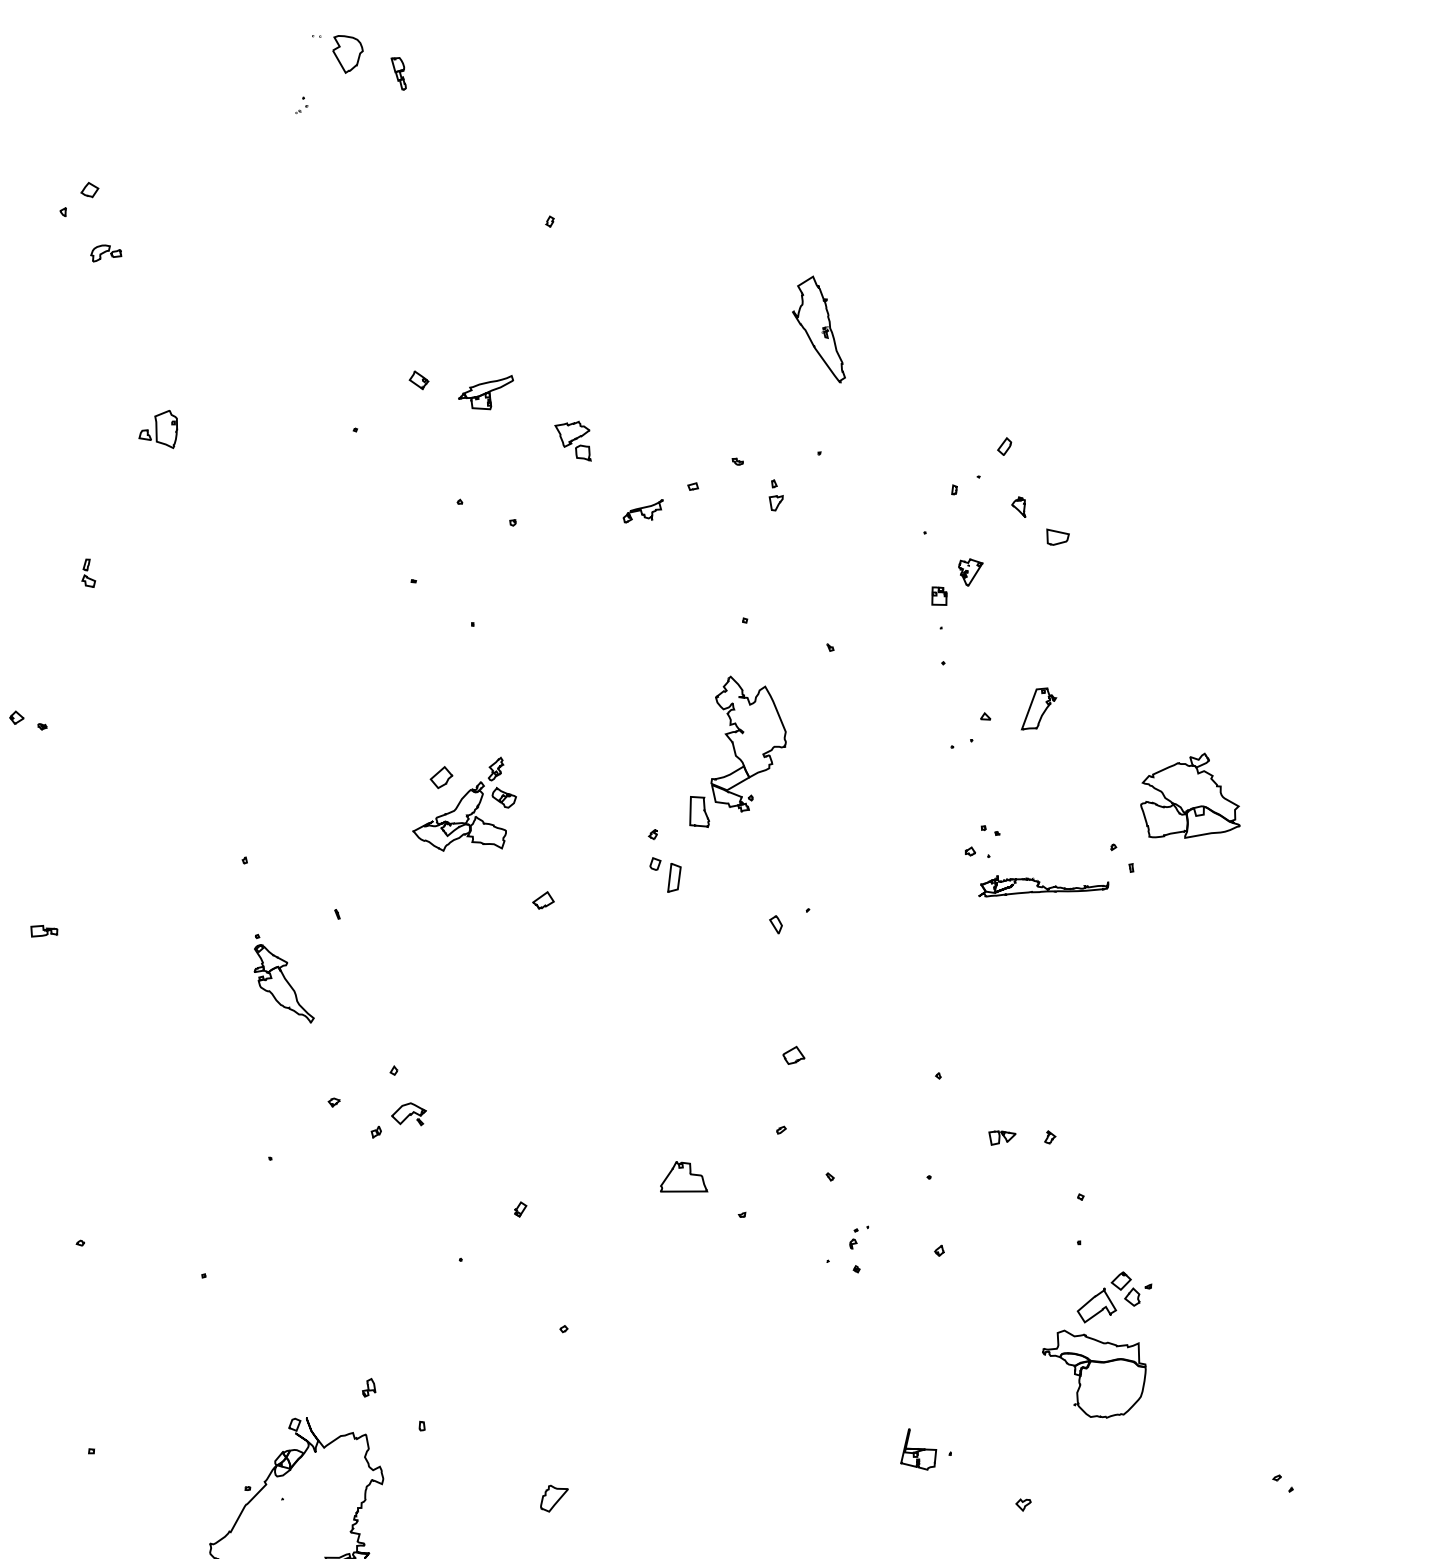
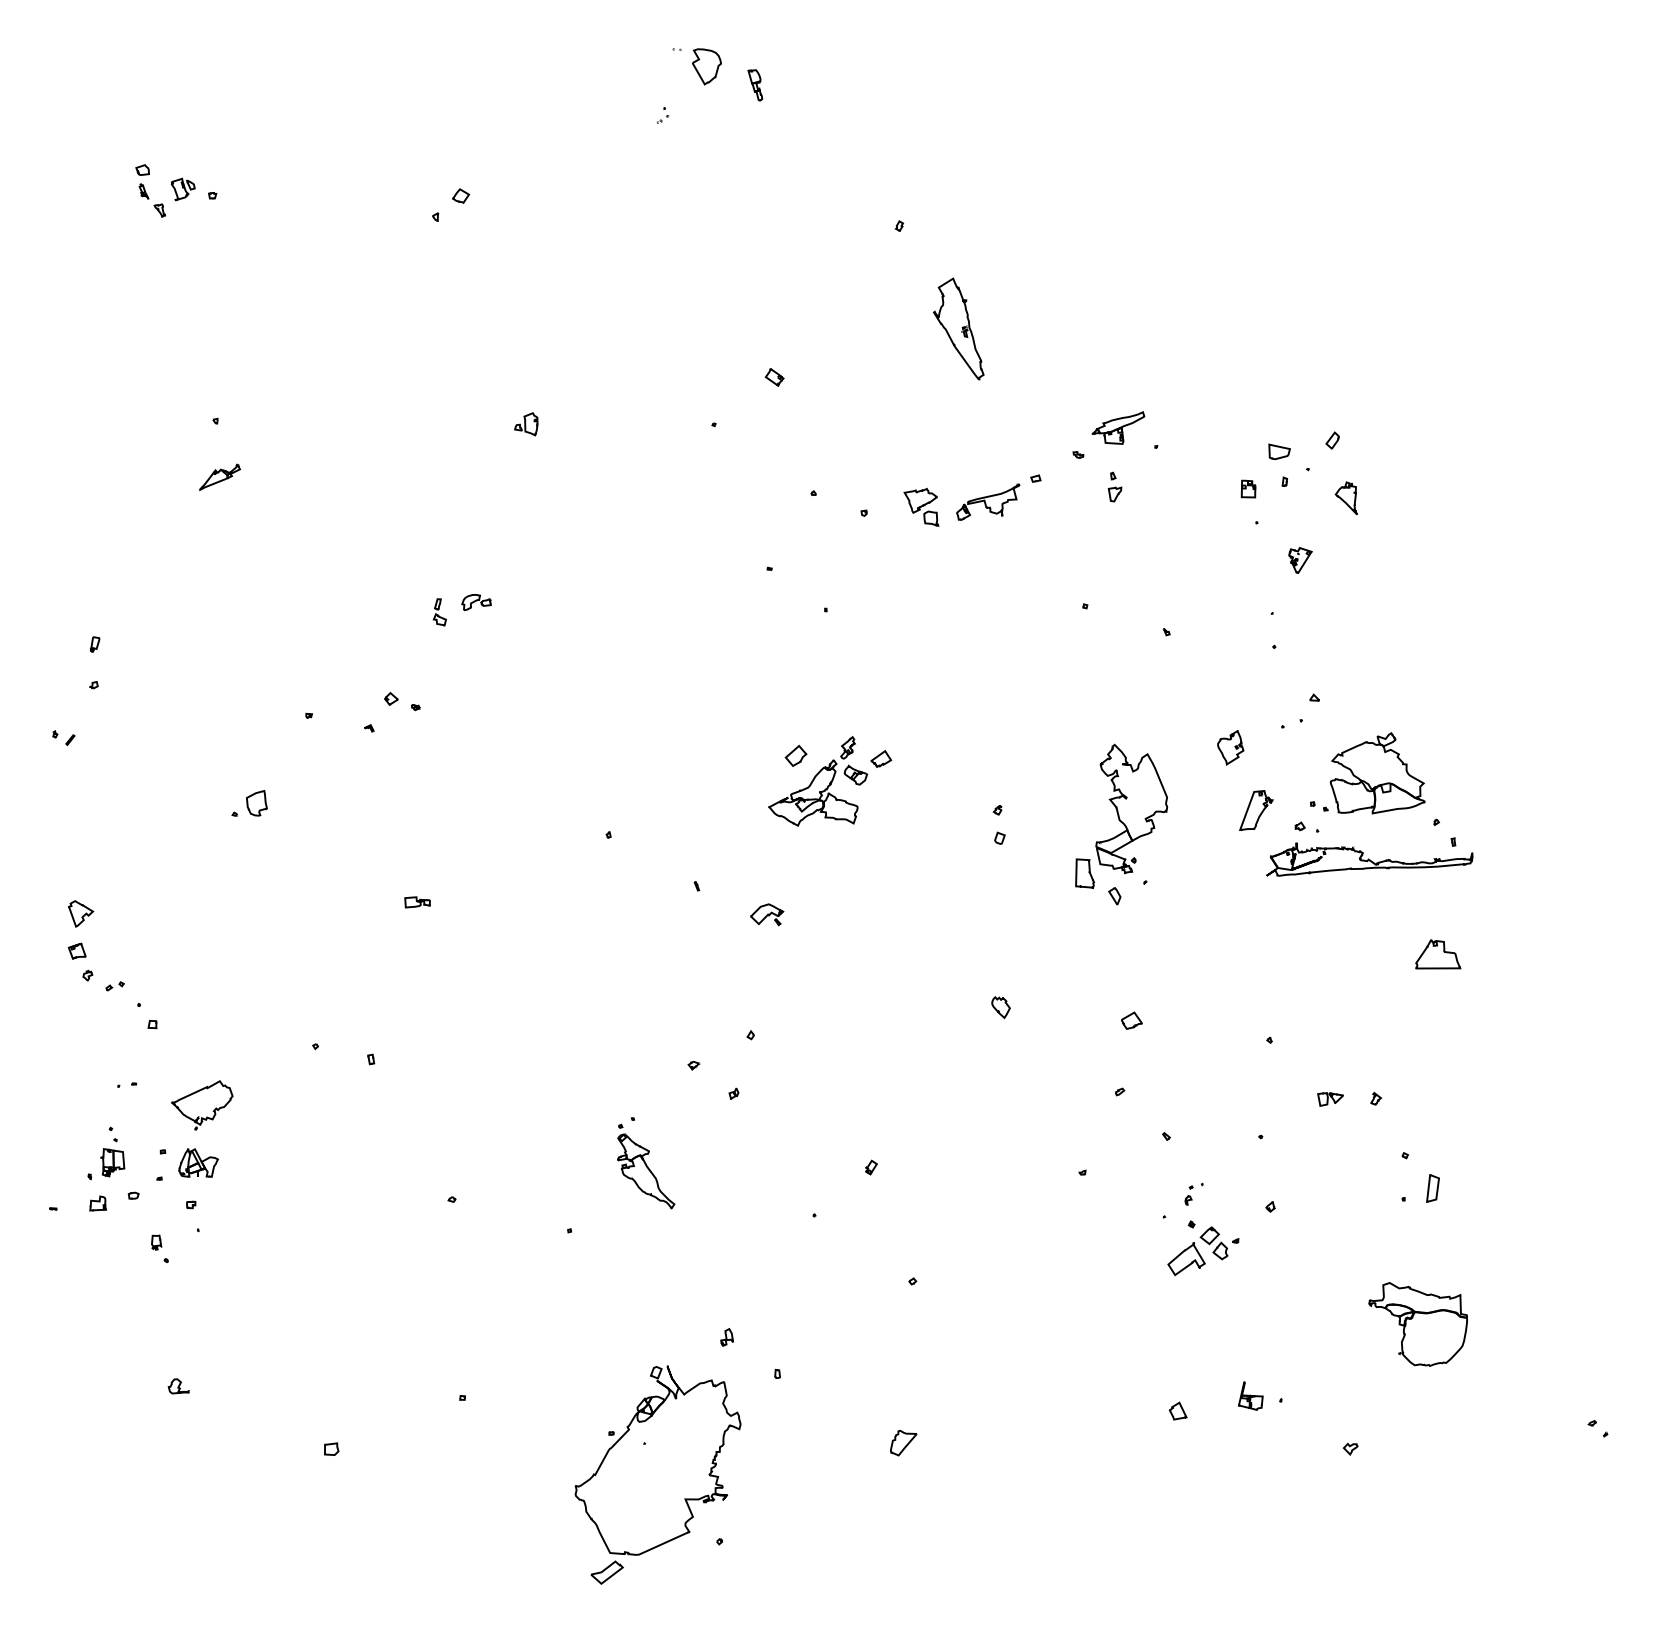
part: (106, 253) -> (476, 602), moved
part: (818, 329) -> (958, 328), moved
part: (486, 391) -> (1118, 427), moved
part: (158, 429) -> (526, 424), size x0.62
part: (573, 440) -> (921, 506), moved
part: (1018, 507) -> (1345, 498), size x1.67
part: (643, 510) -> (988, 501), size x1.67
part: (1057, 536) -> (1279, 451), moved
part: (88, 573) -> (439, 612), moved
part: (939, 595) -> (1248, 488), moved
part: (1039, 708) -> (1256, 810), moved
part: (737, 751) -> (1121, 816), moved
part: (897, 768) -> (1230, 747), added
part: (1190, 796) -> (1377, 773), moved
part: (673, 877) -> (1432, 1188), moved
part: (1043, 886) -> (1369, 859), size x1.67
part: (543, 899) -> (881, 758), moved
part: (284, 978) -> (646, 1166), moved
part: (656, 1041) -> (1000, 1007), added
part: (409, 1113) -> (767, 914), moved
part: (684, 1176) -> (1438, 954), moved
part: (1114, 1296) -> (1203, 1250), moved
part: (918, 1448) -> (1250, 1395), size x0.71
part: (841, 1464) -> (1177, 1410), added

